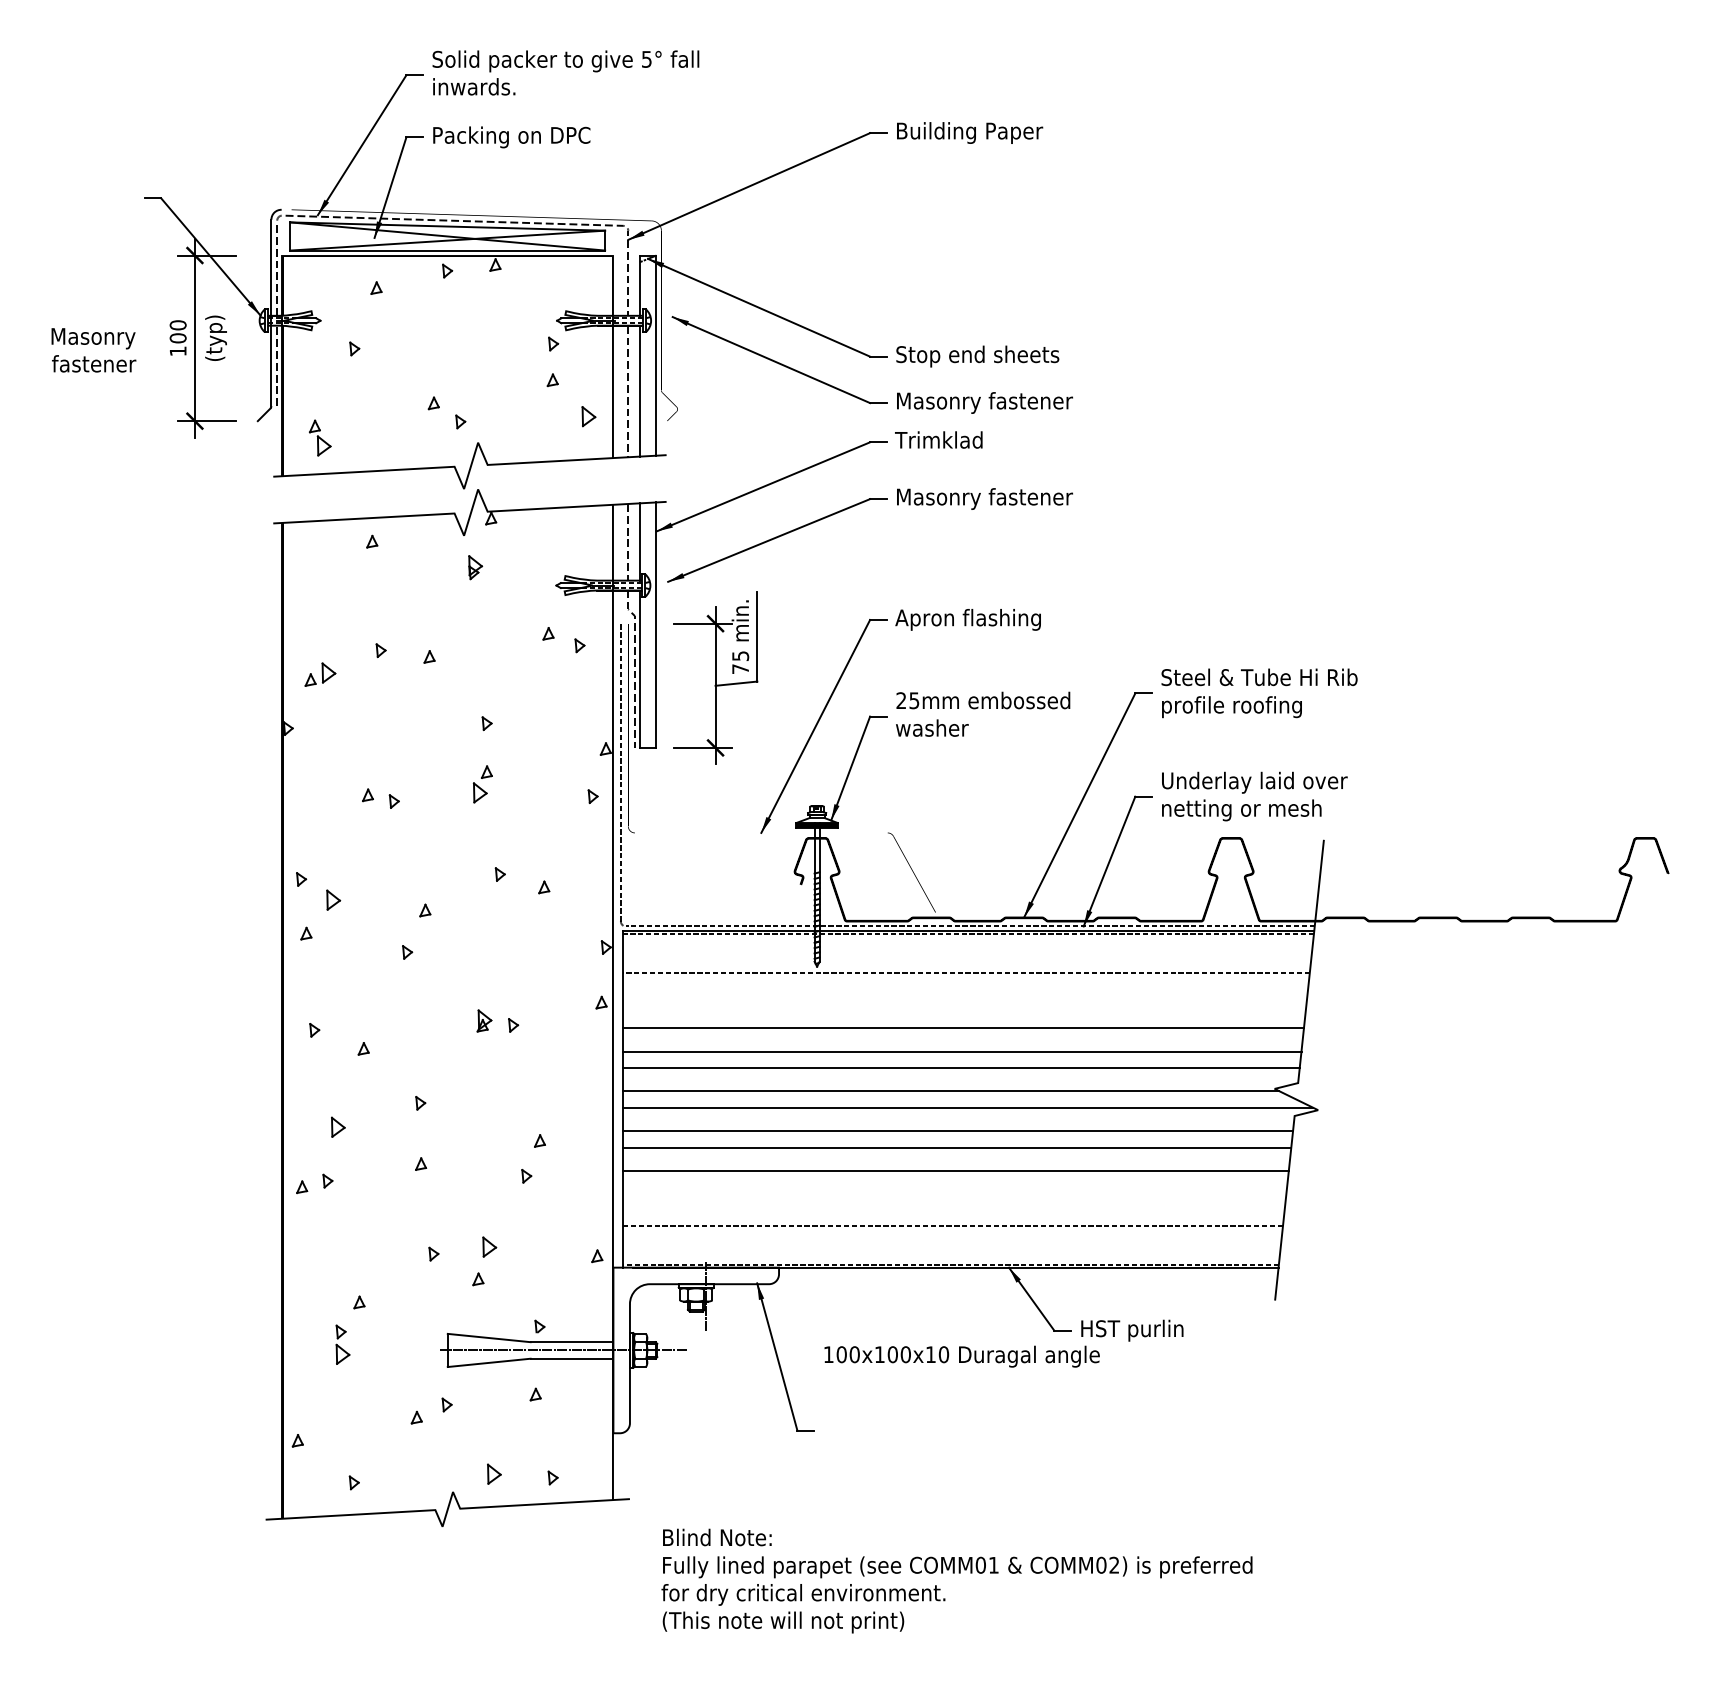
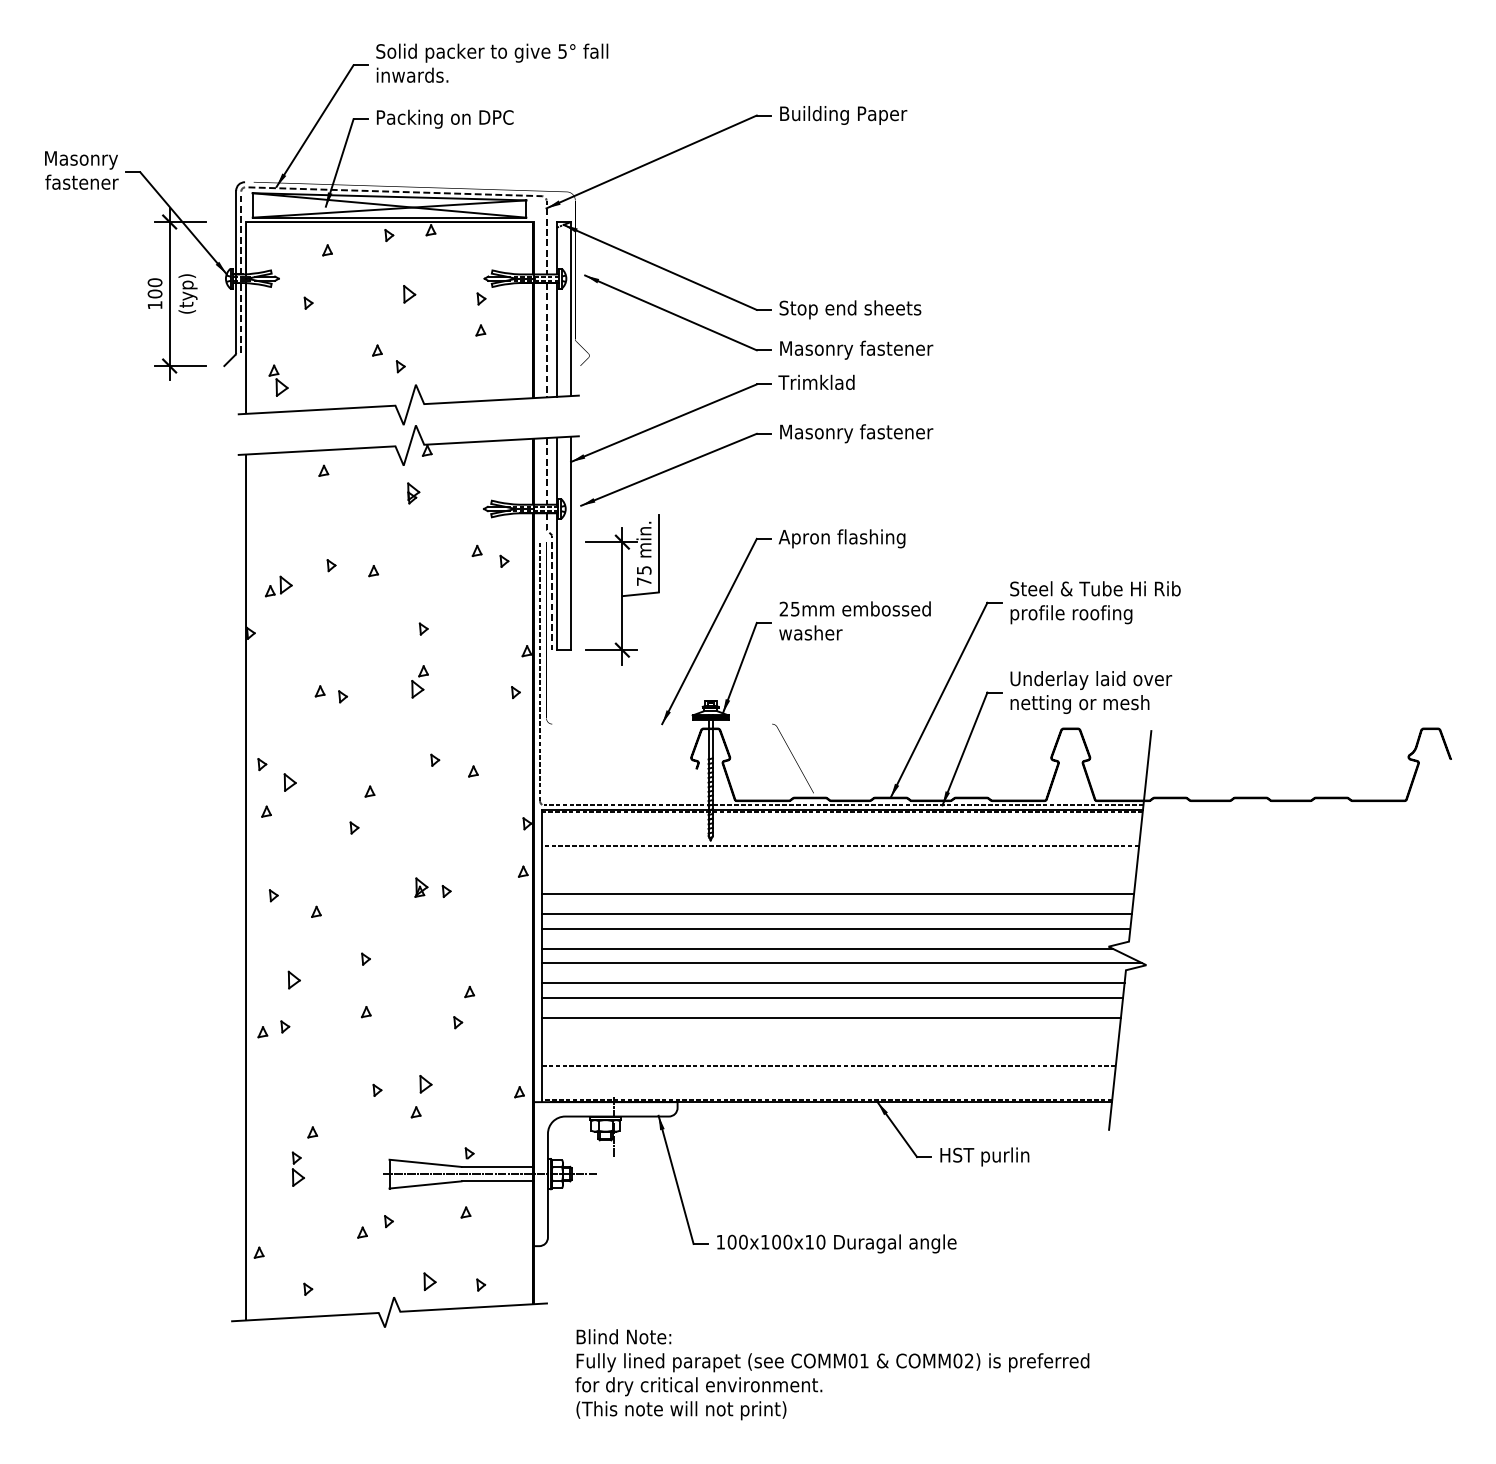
text: (93, 350) -> (81, 170), moved
part: (588, 416) -> (409, 294), moved
text: (961, 1356) -> (836, 1243), moved

